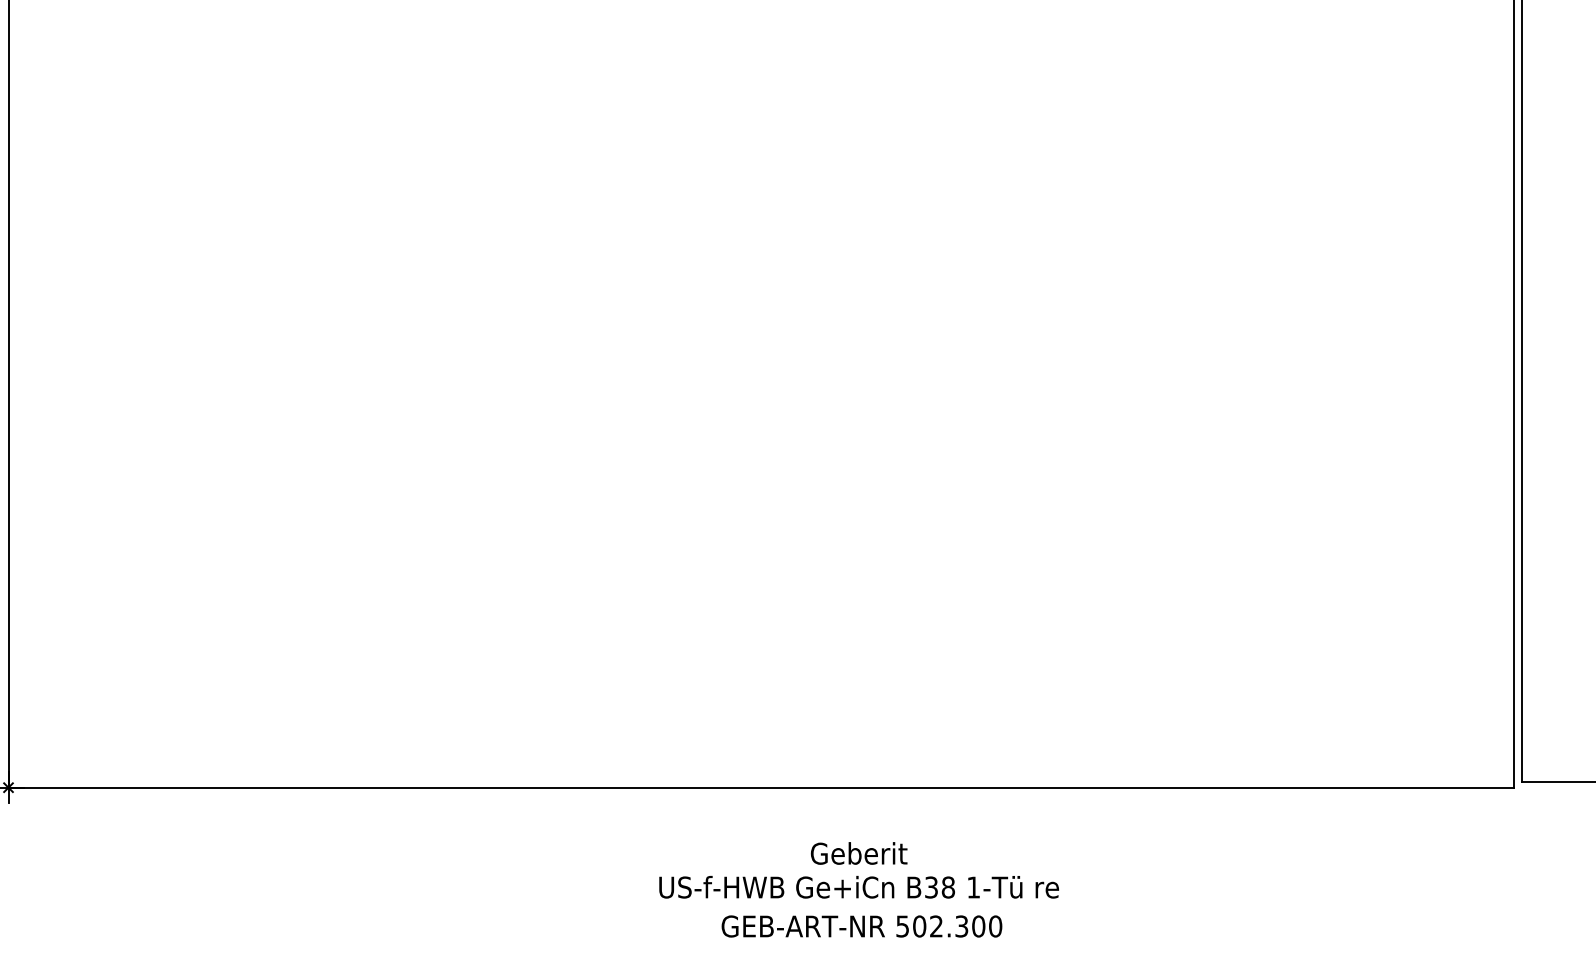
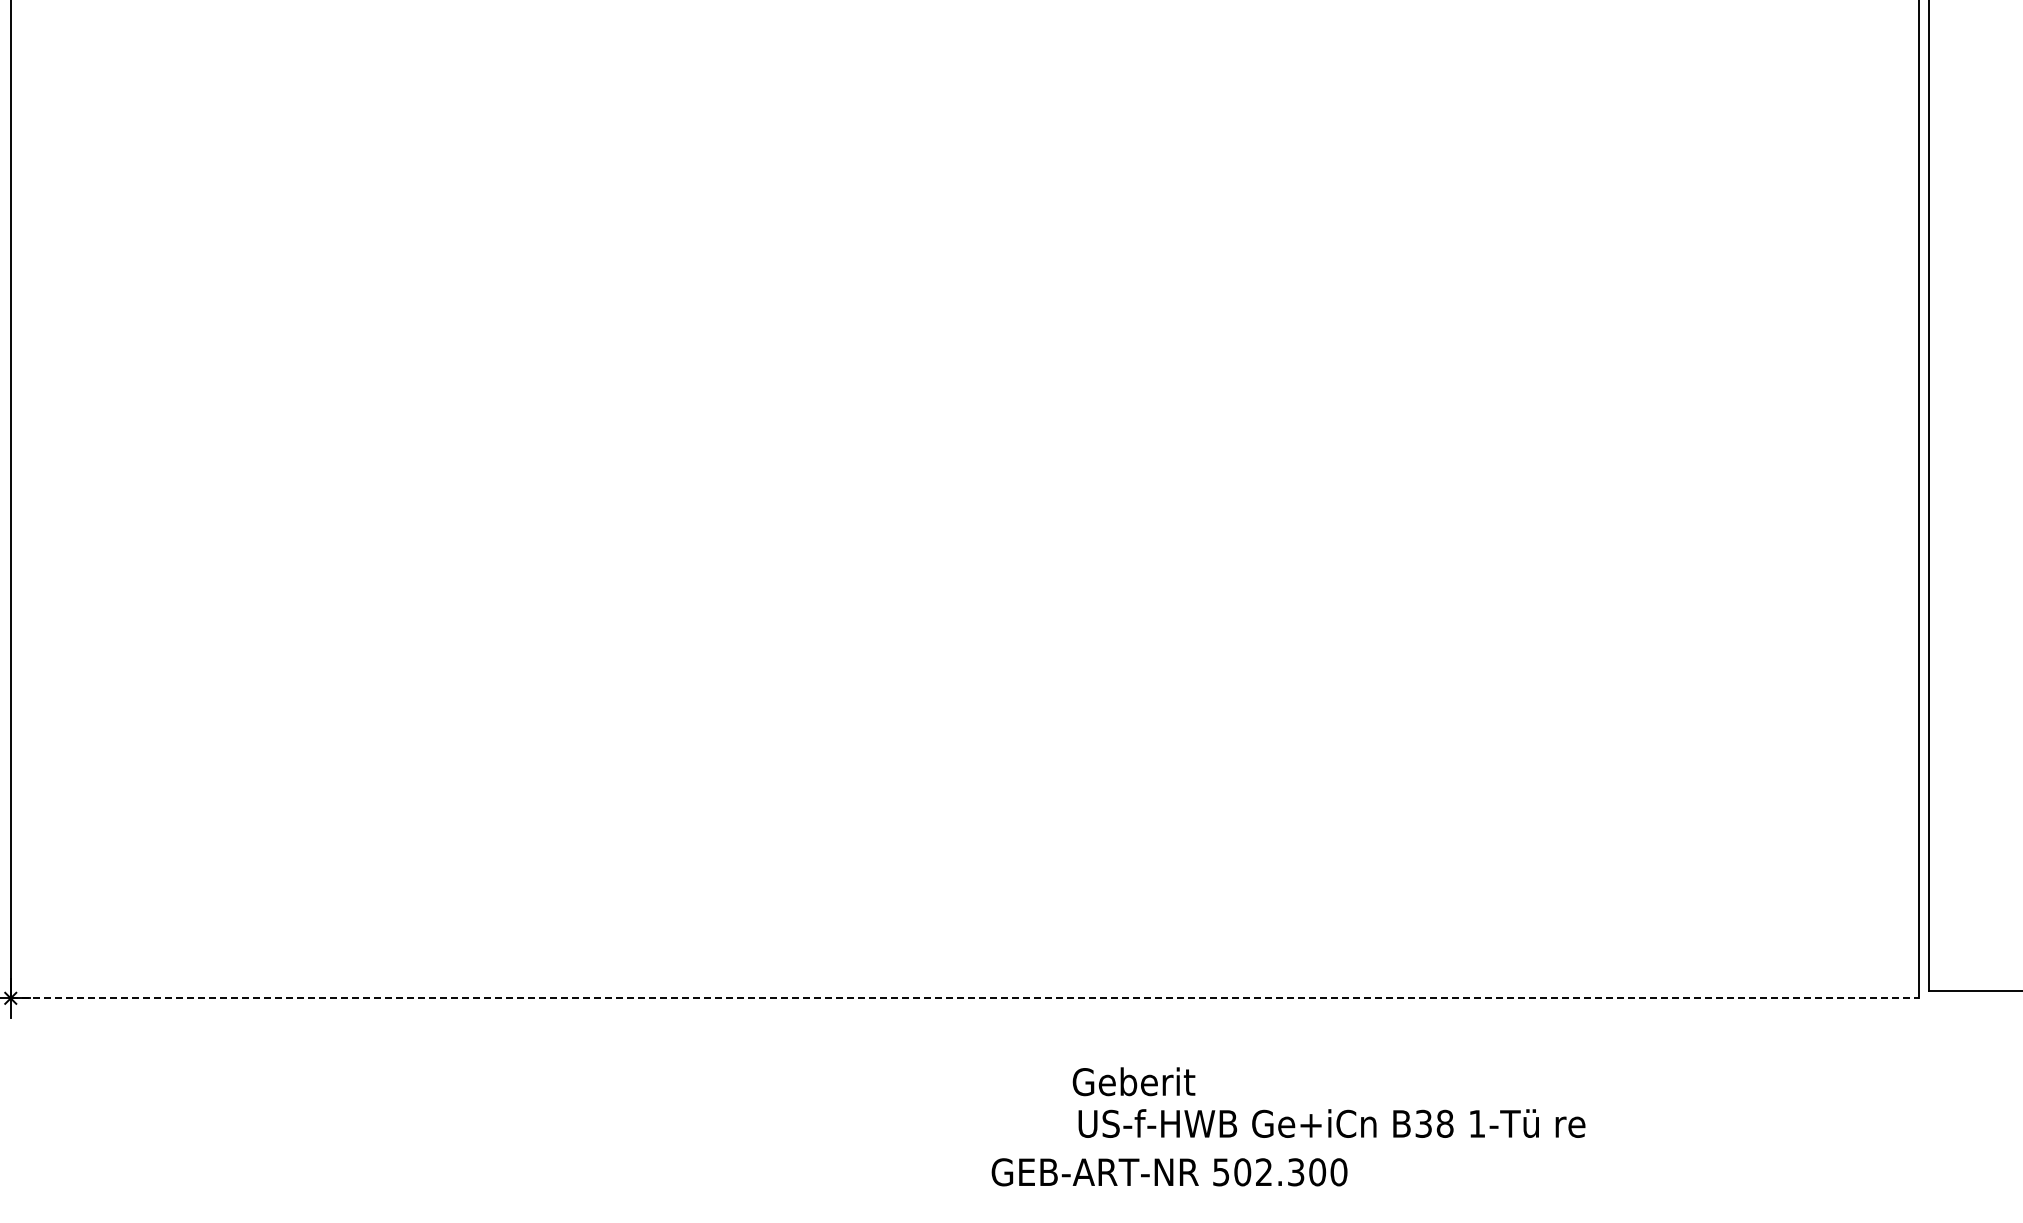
line: (761, 787) -> (965, 998), solid -> dashed
text: (858, 853) -> (1133, 1081), moved
text: (858, 887) -> (1331, 1123), moved
text: (861, 926) -> (1169, 1172), moved

